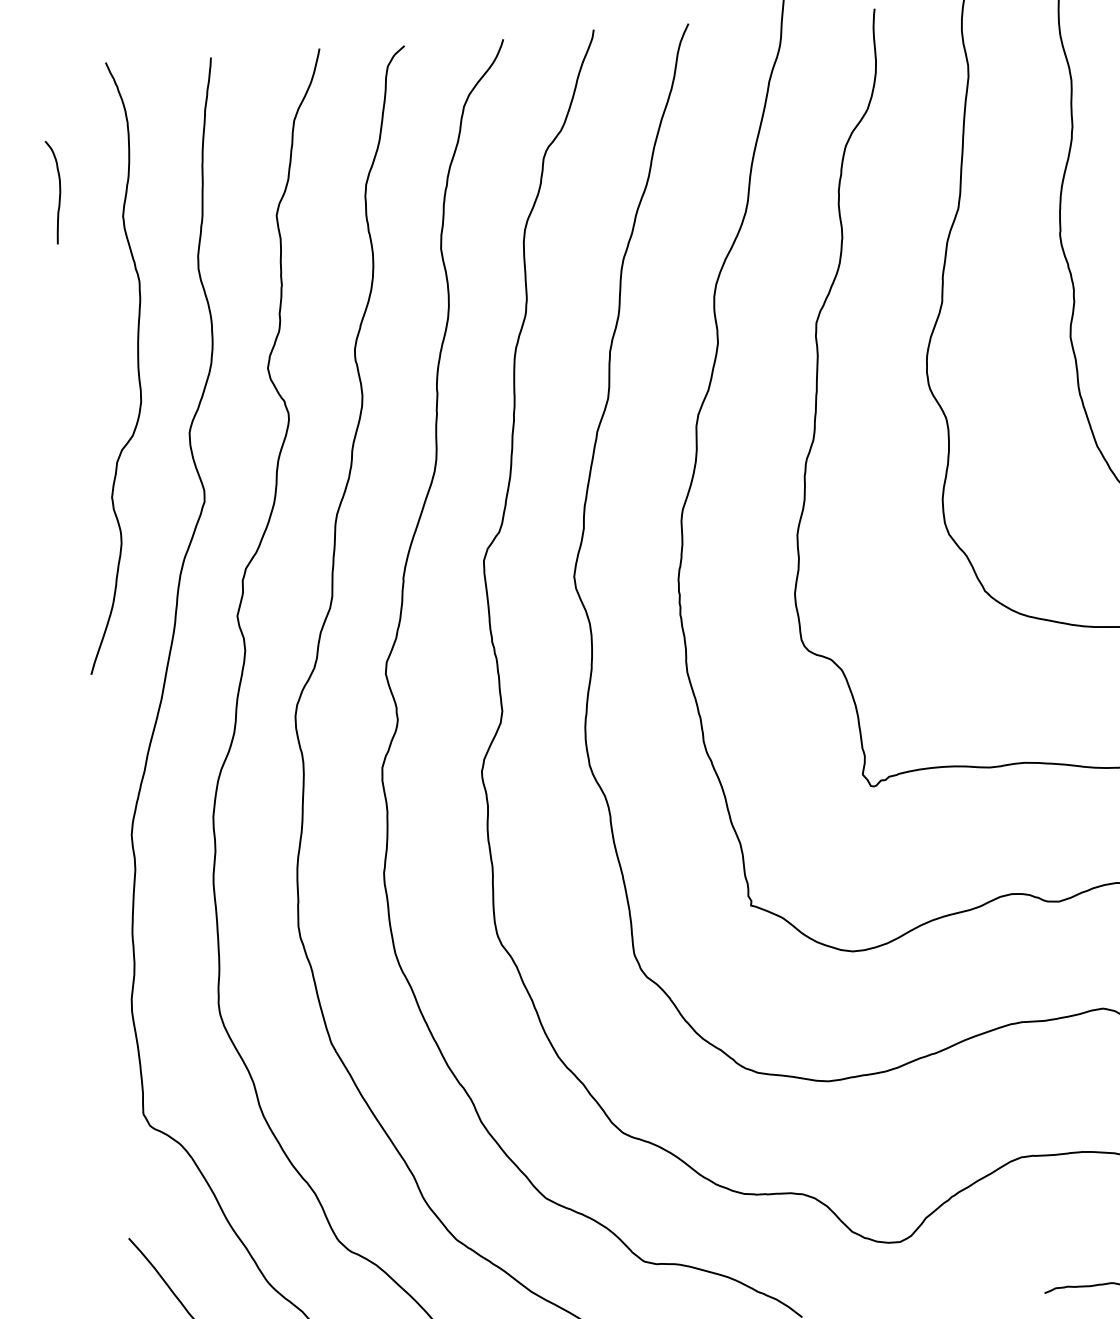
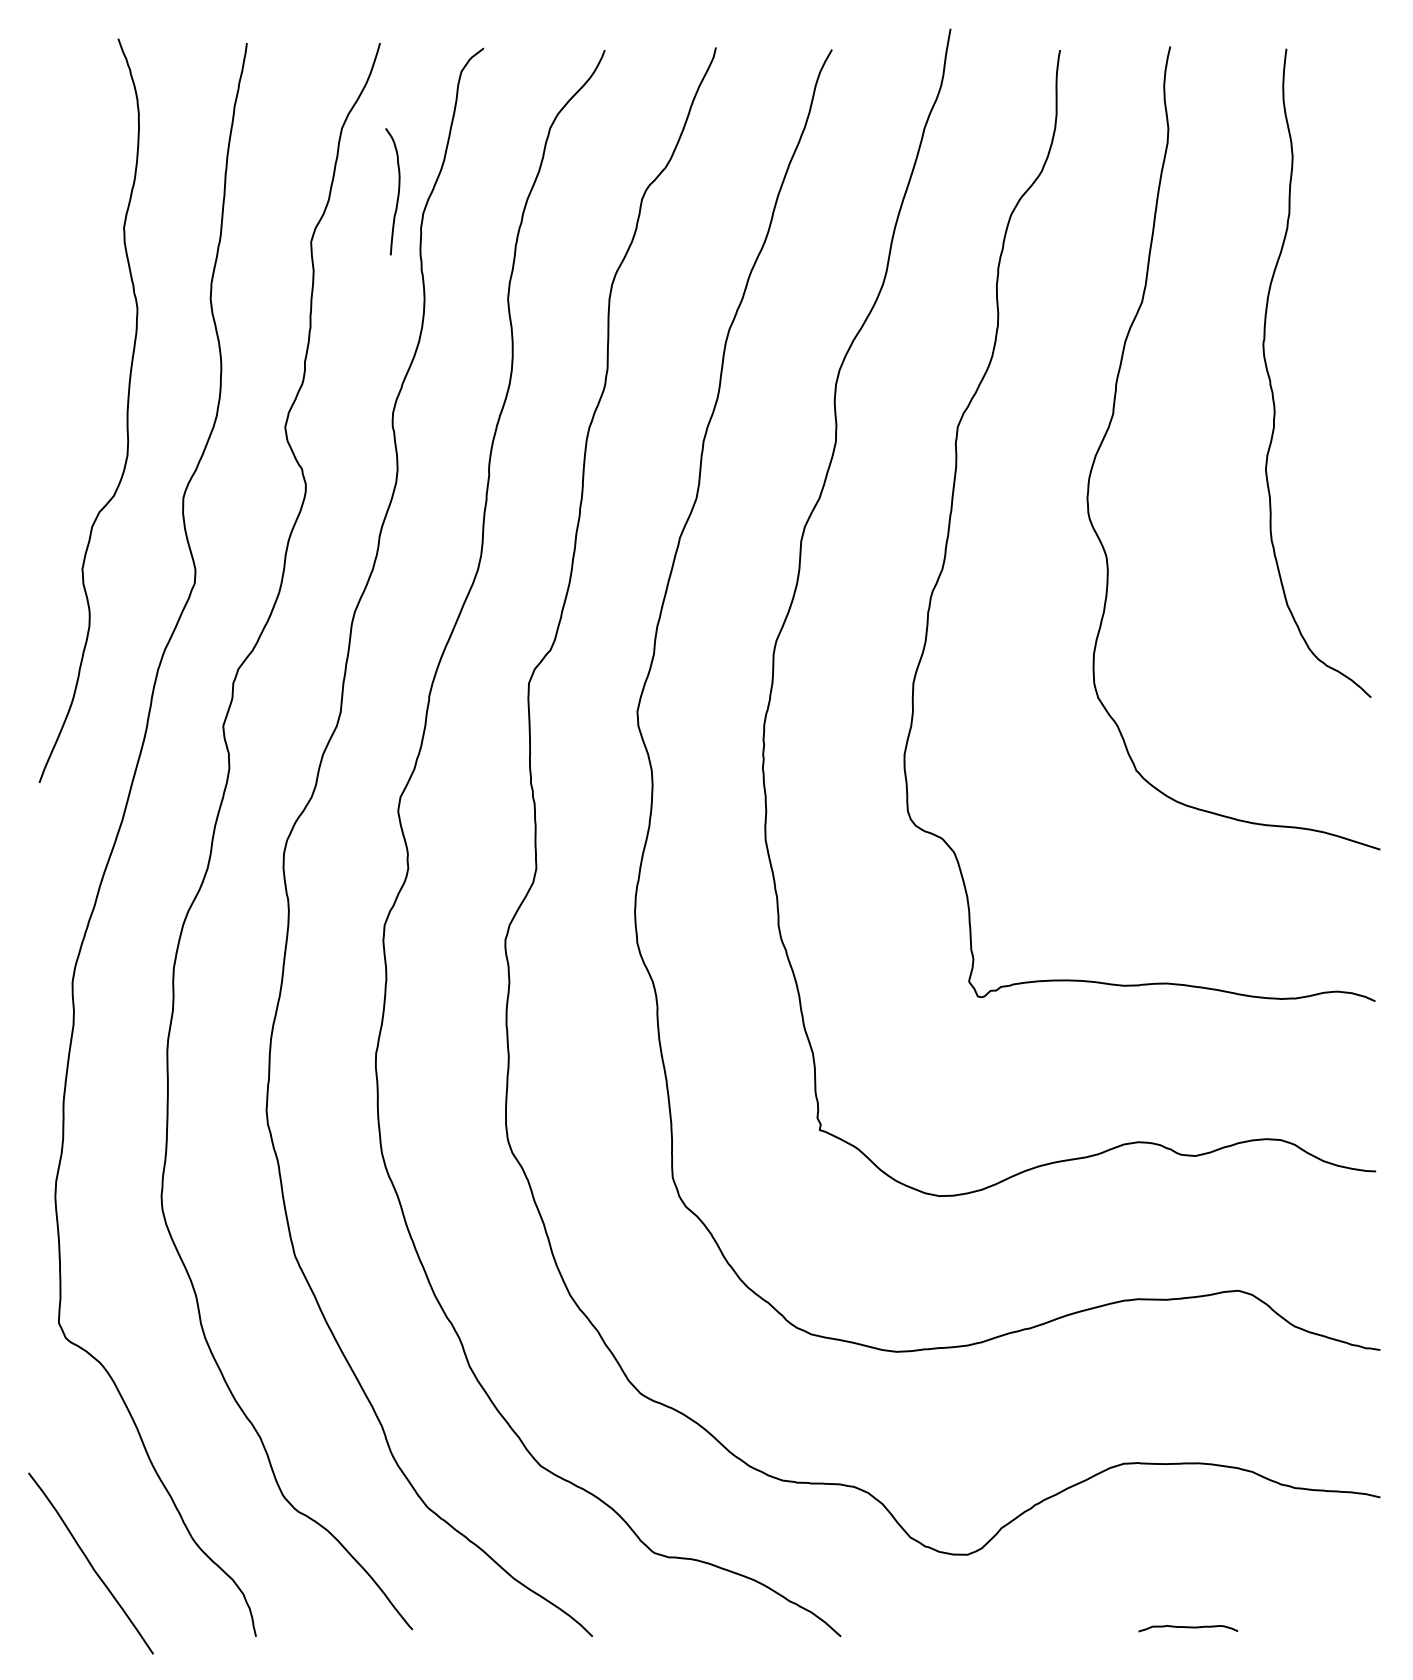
curve: (59, 193) -> (397, 193), moved

